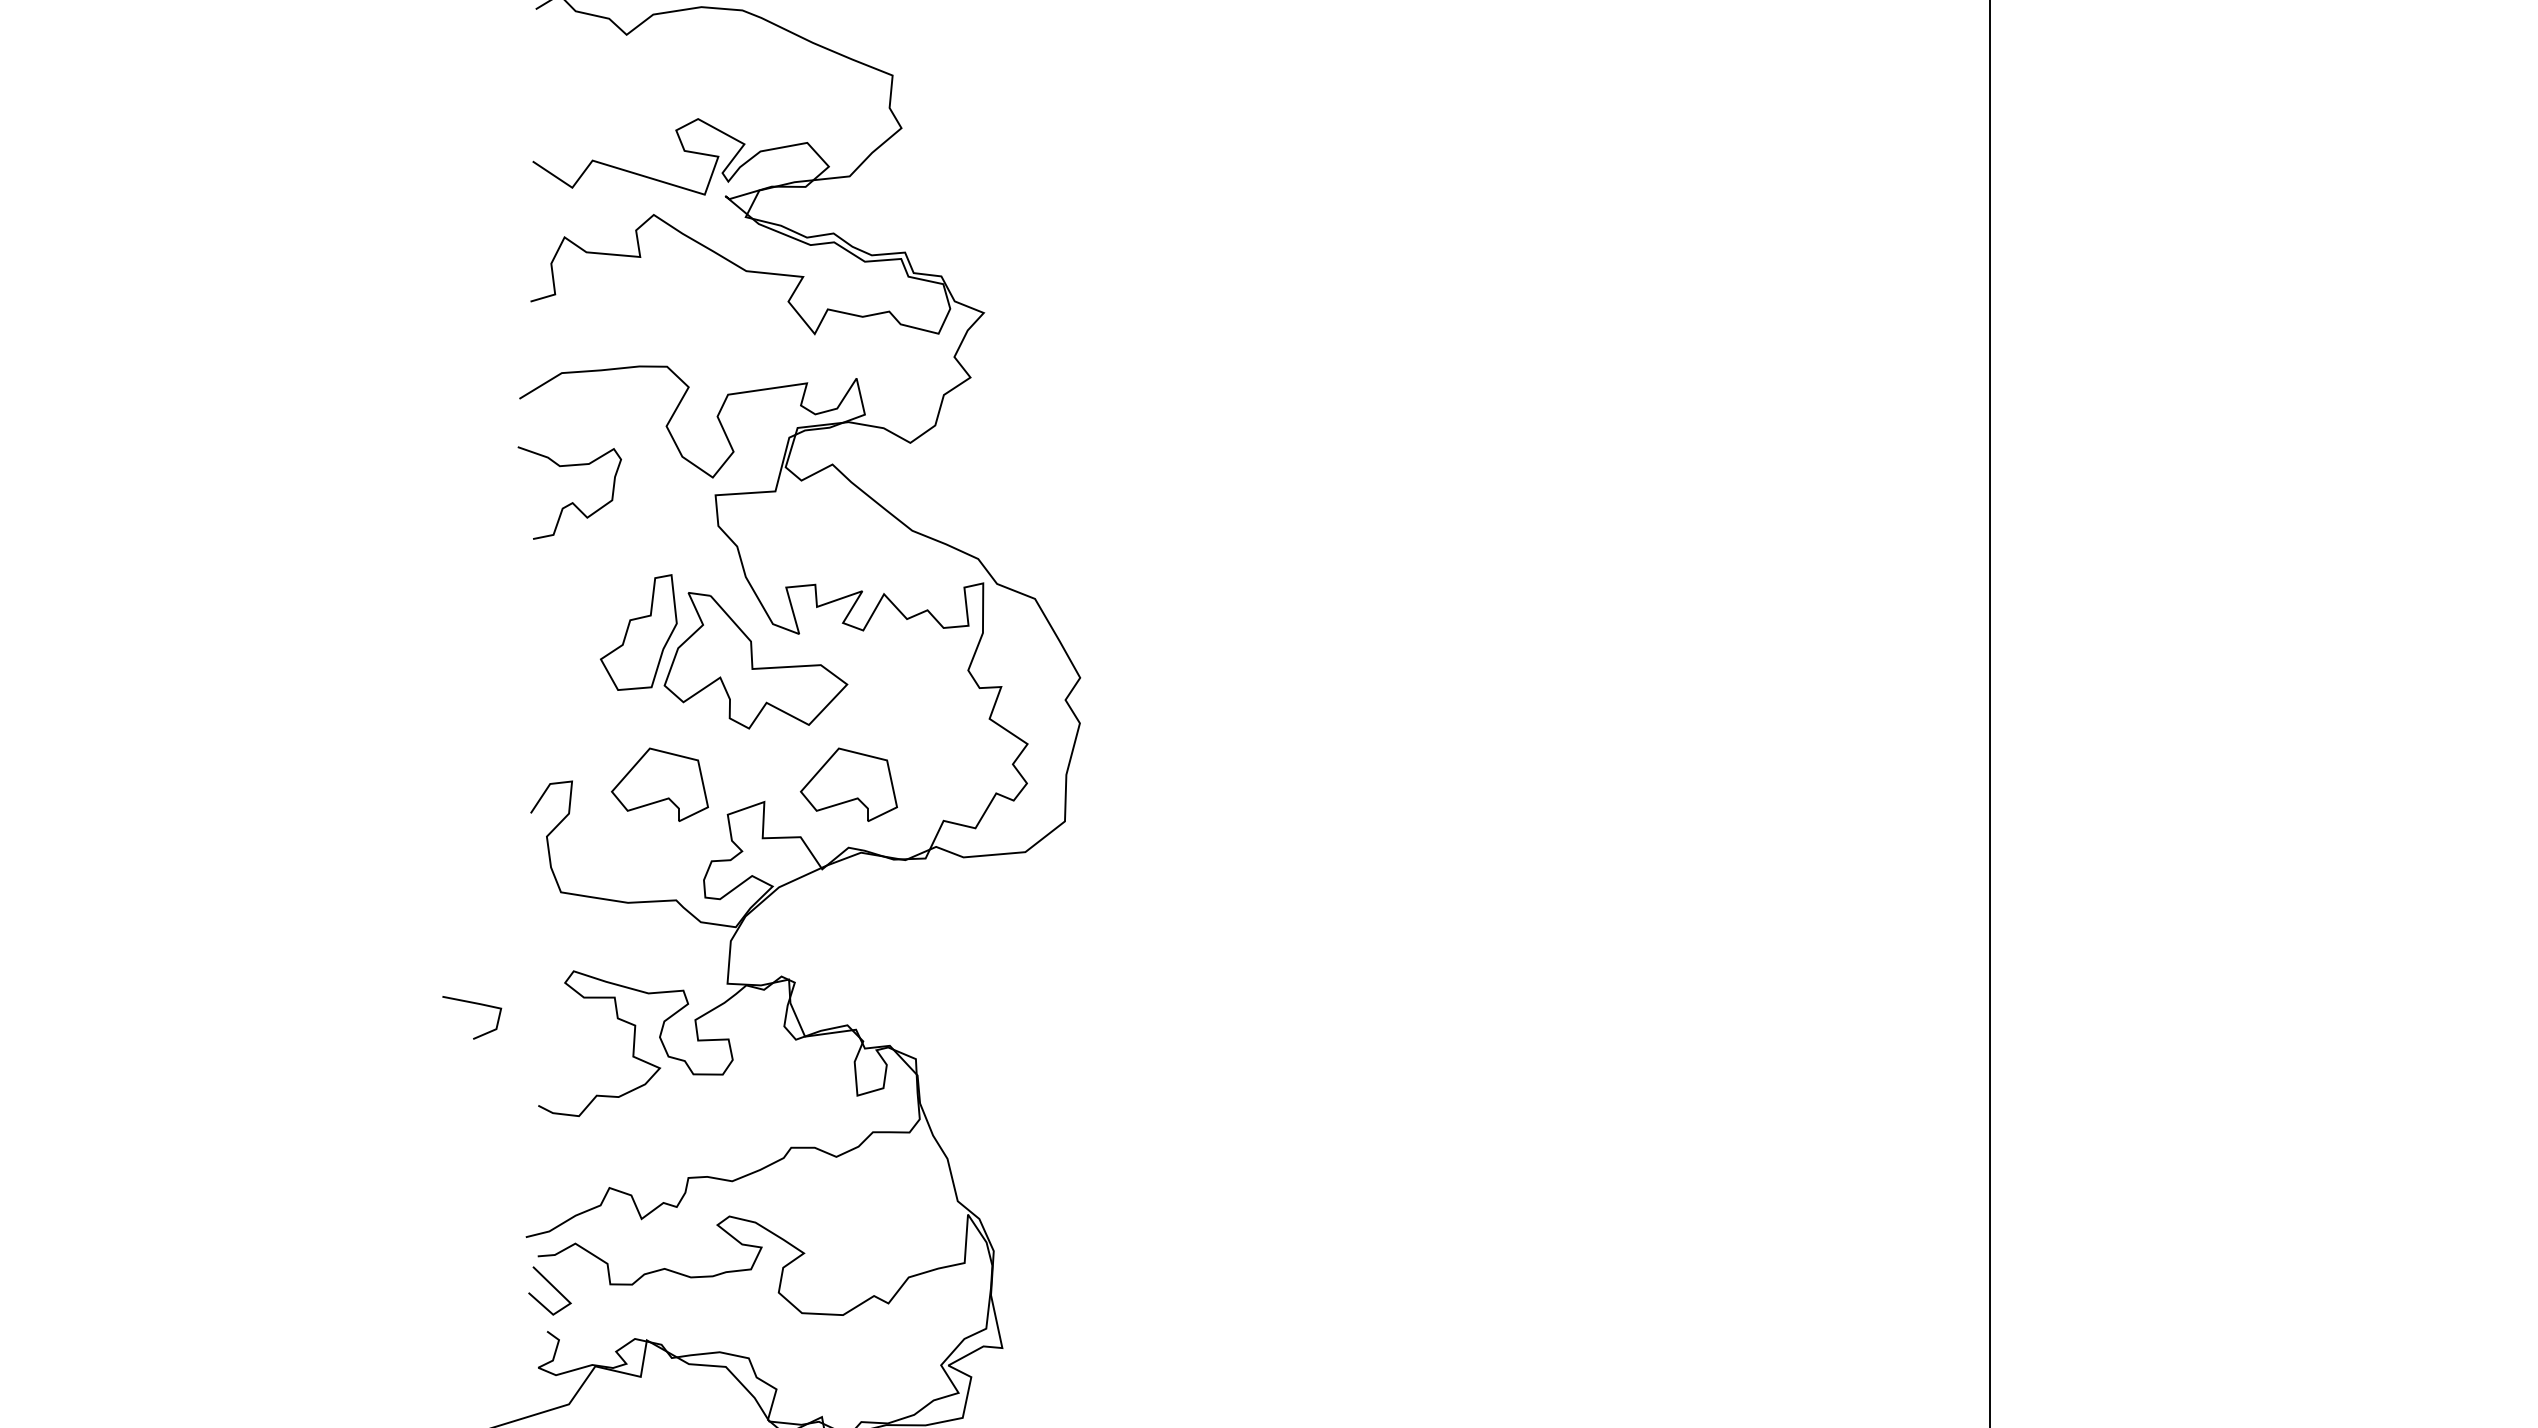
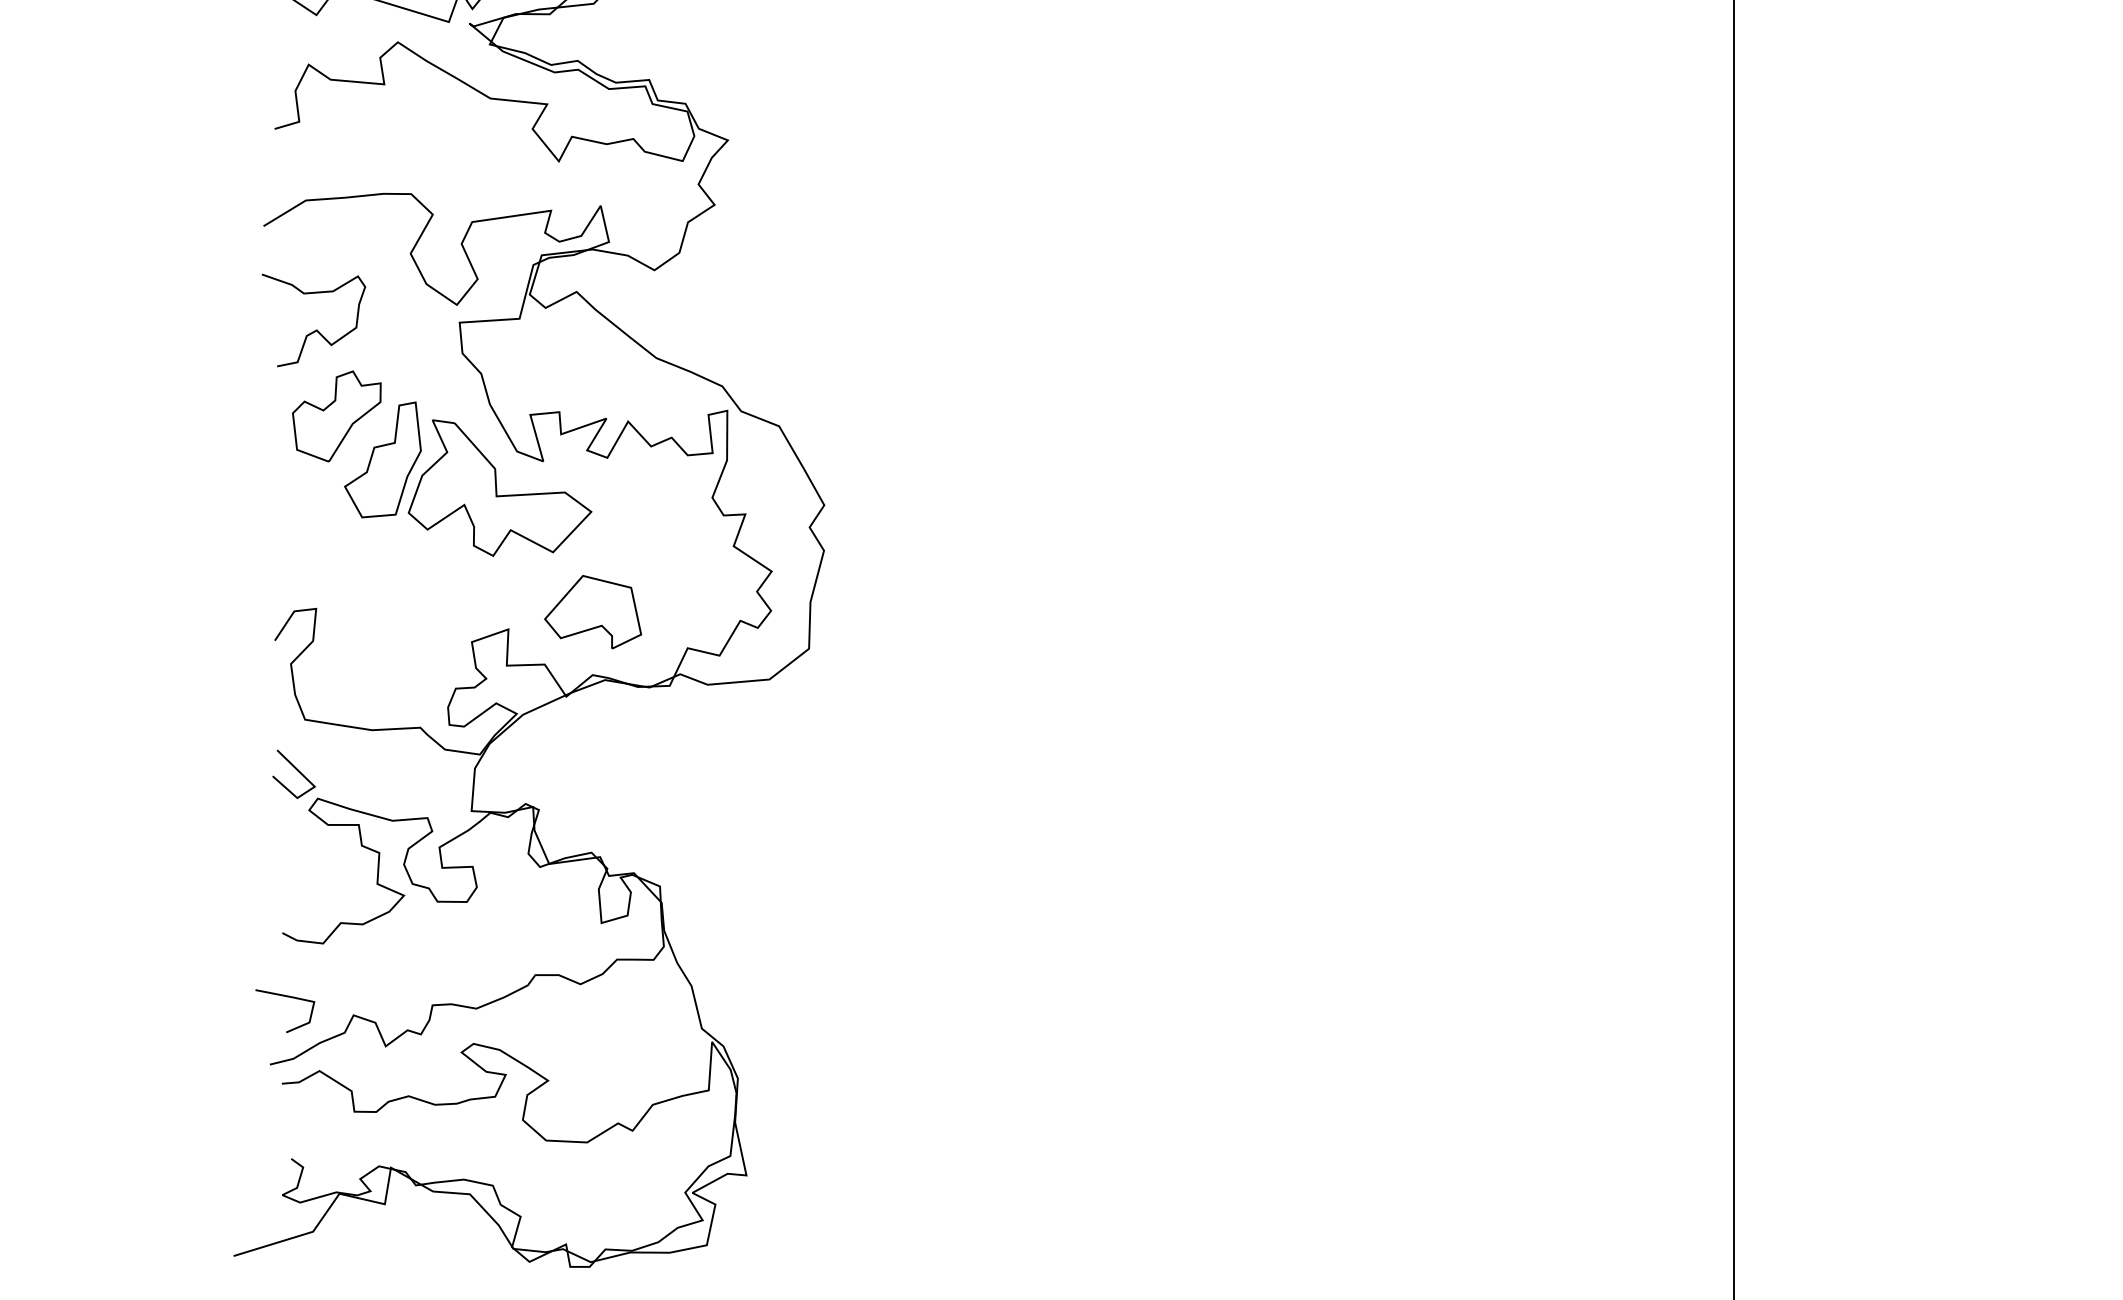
part: (592, 588) -> (336, 415), added
part: (659, 784) -> (403, 611), removed
line: (475, 1004) -> (288, 997), moved
line: (552, 1287) -> (296, 770), moved

